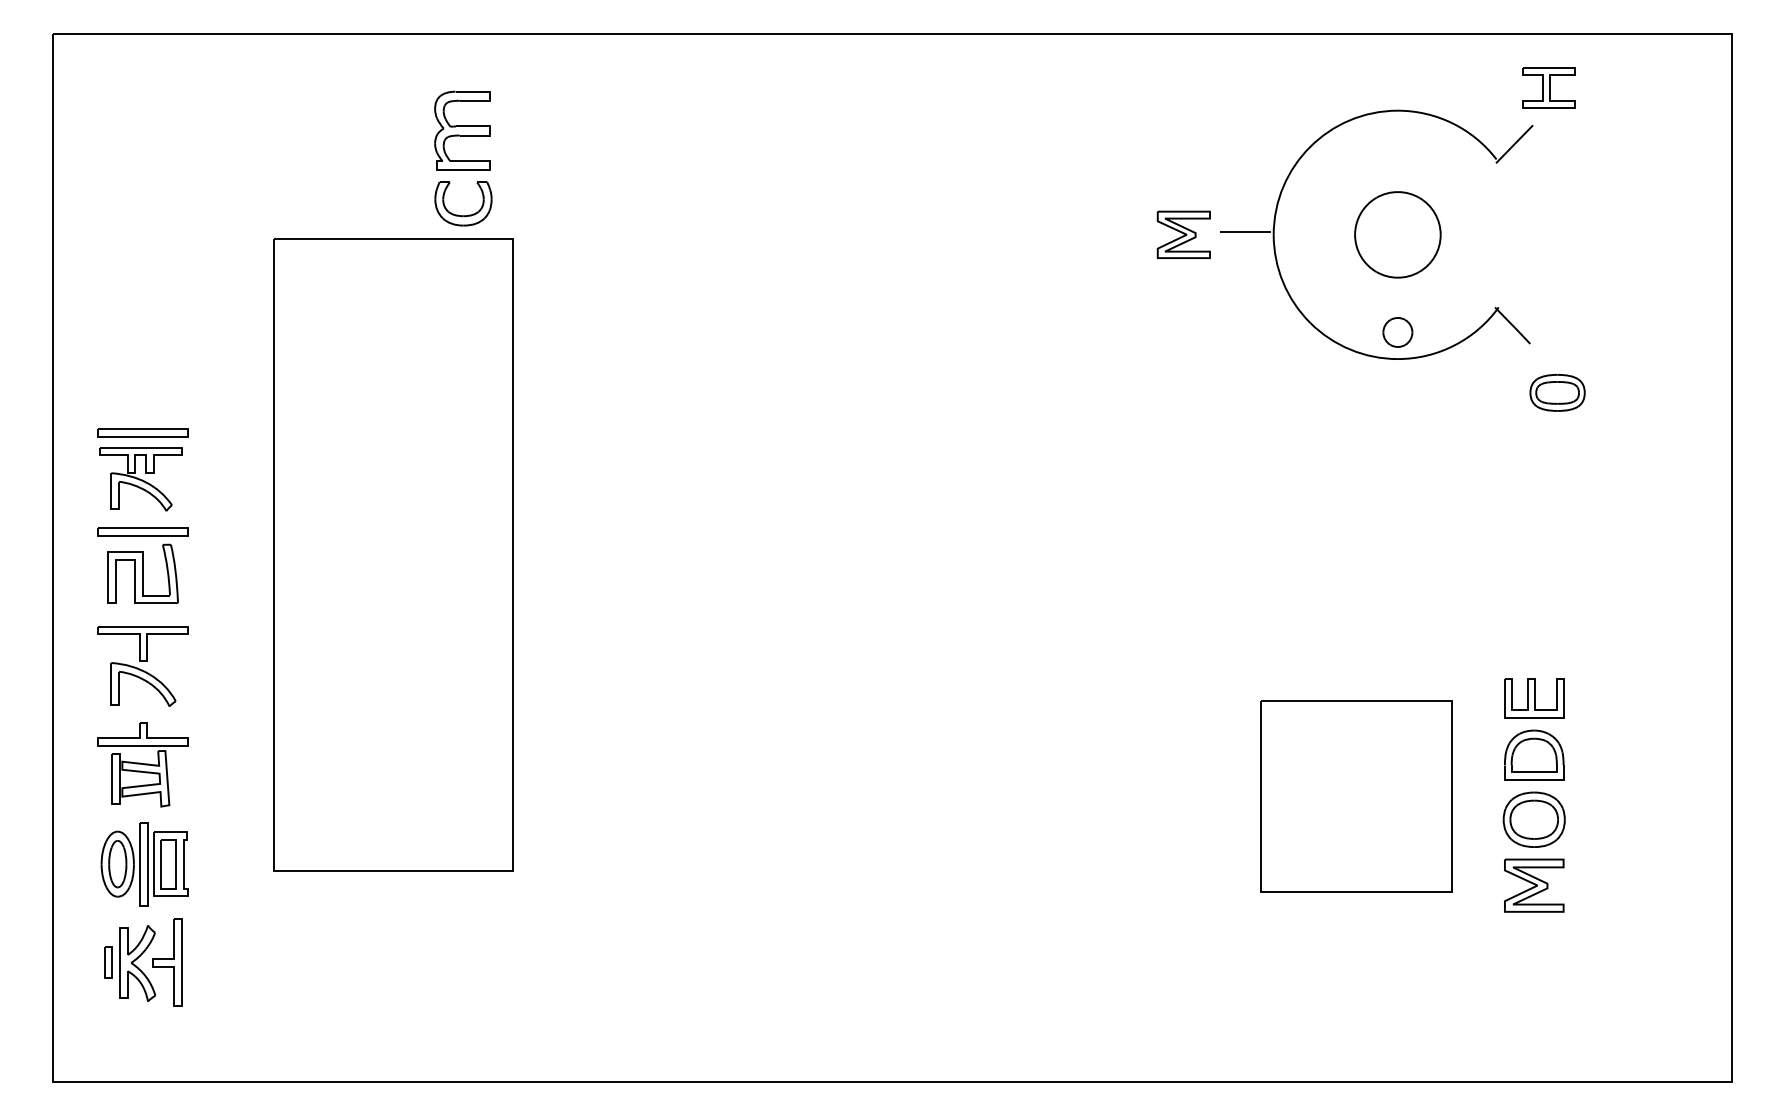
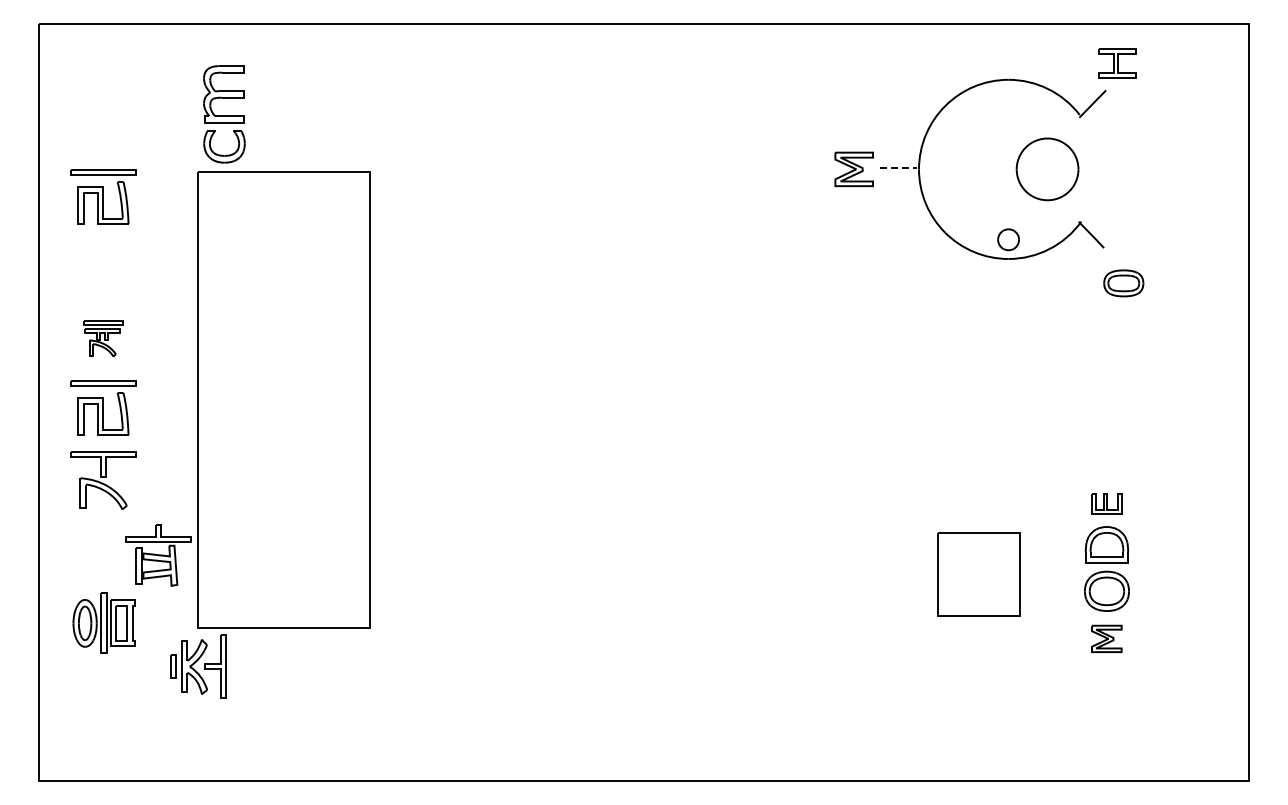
part: (463, 158) -> (224, 114), moved
line: (1246, 232) -> (899, 167), solid -> dashed
part: (1397, 235) -> (1047, 169), moved
part: (143, 272) -> (103, 196), added
part: (143, 469) -> (103, 338), size x0.6
part: (1533, 698) -> (1106, 503), size x0.7
part: (143, 764) -> (158, 555), moved
part: (1356, 796) -> (978, 574), size x0.6
part: (1533, 885) -> (1106, 638), size x0.7
part: (143, 962) -> (198, 666), moved

